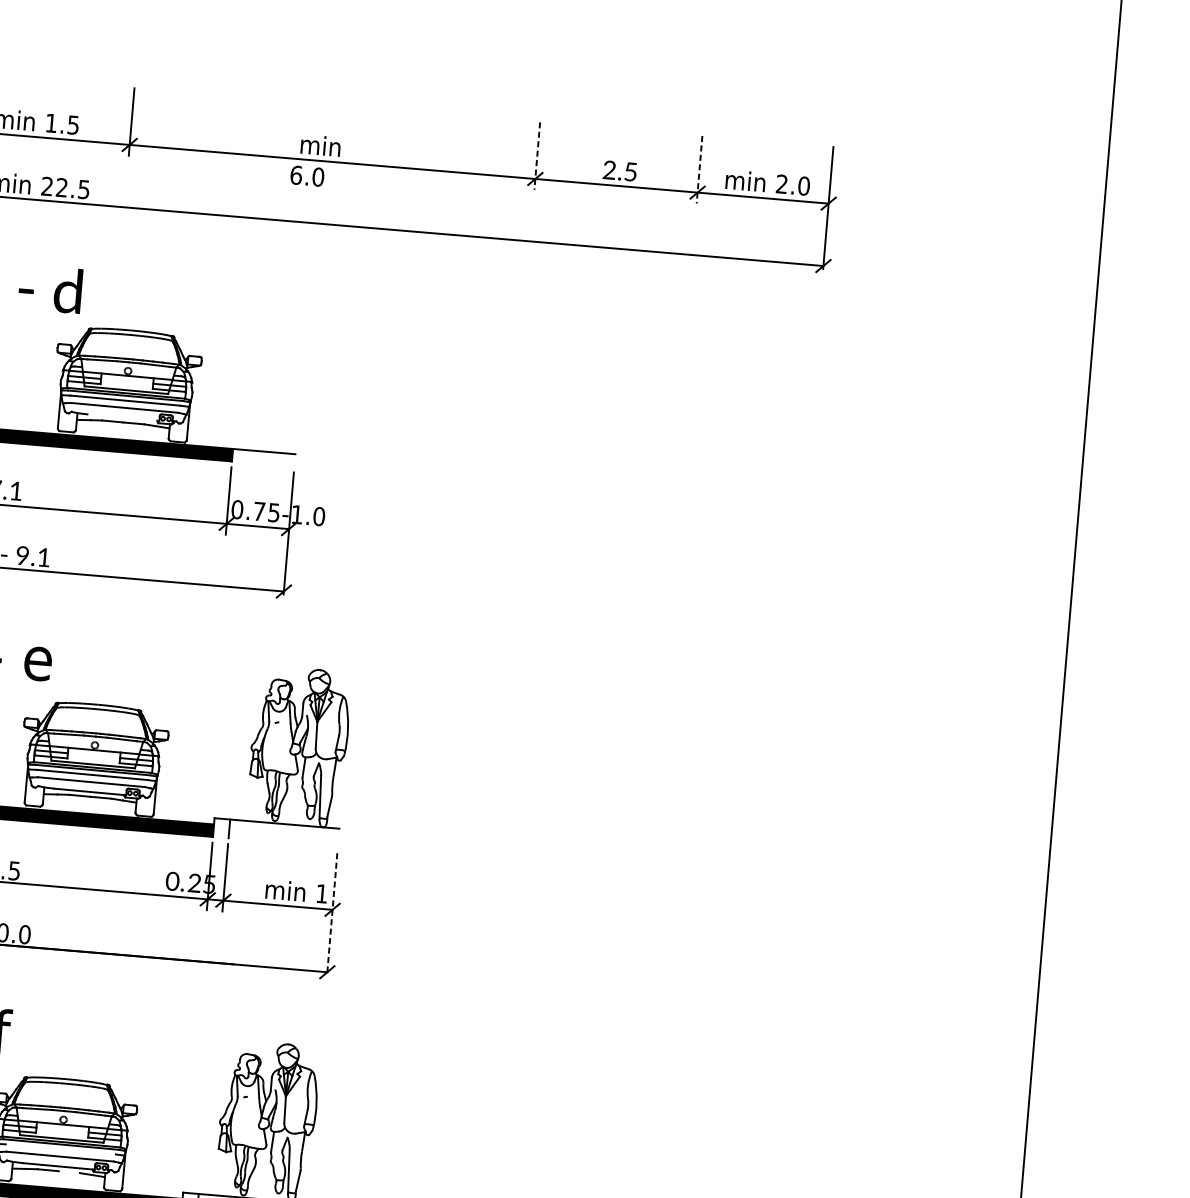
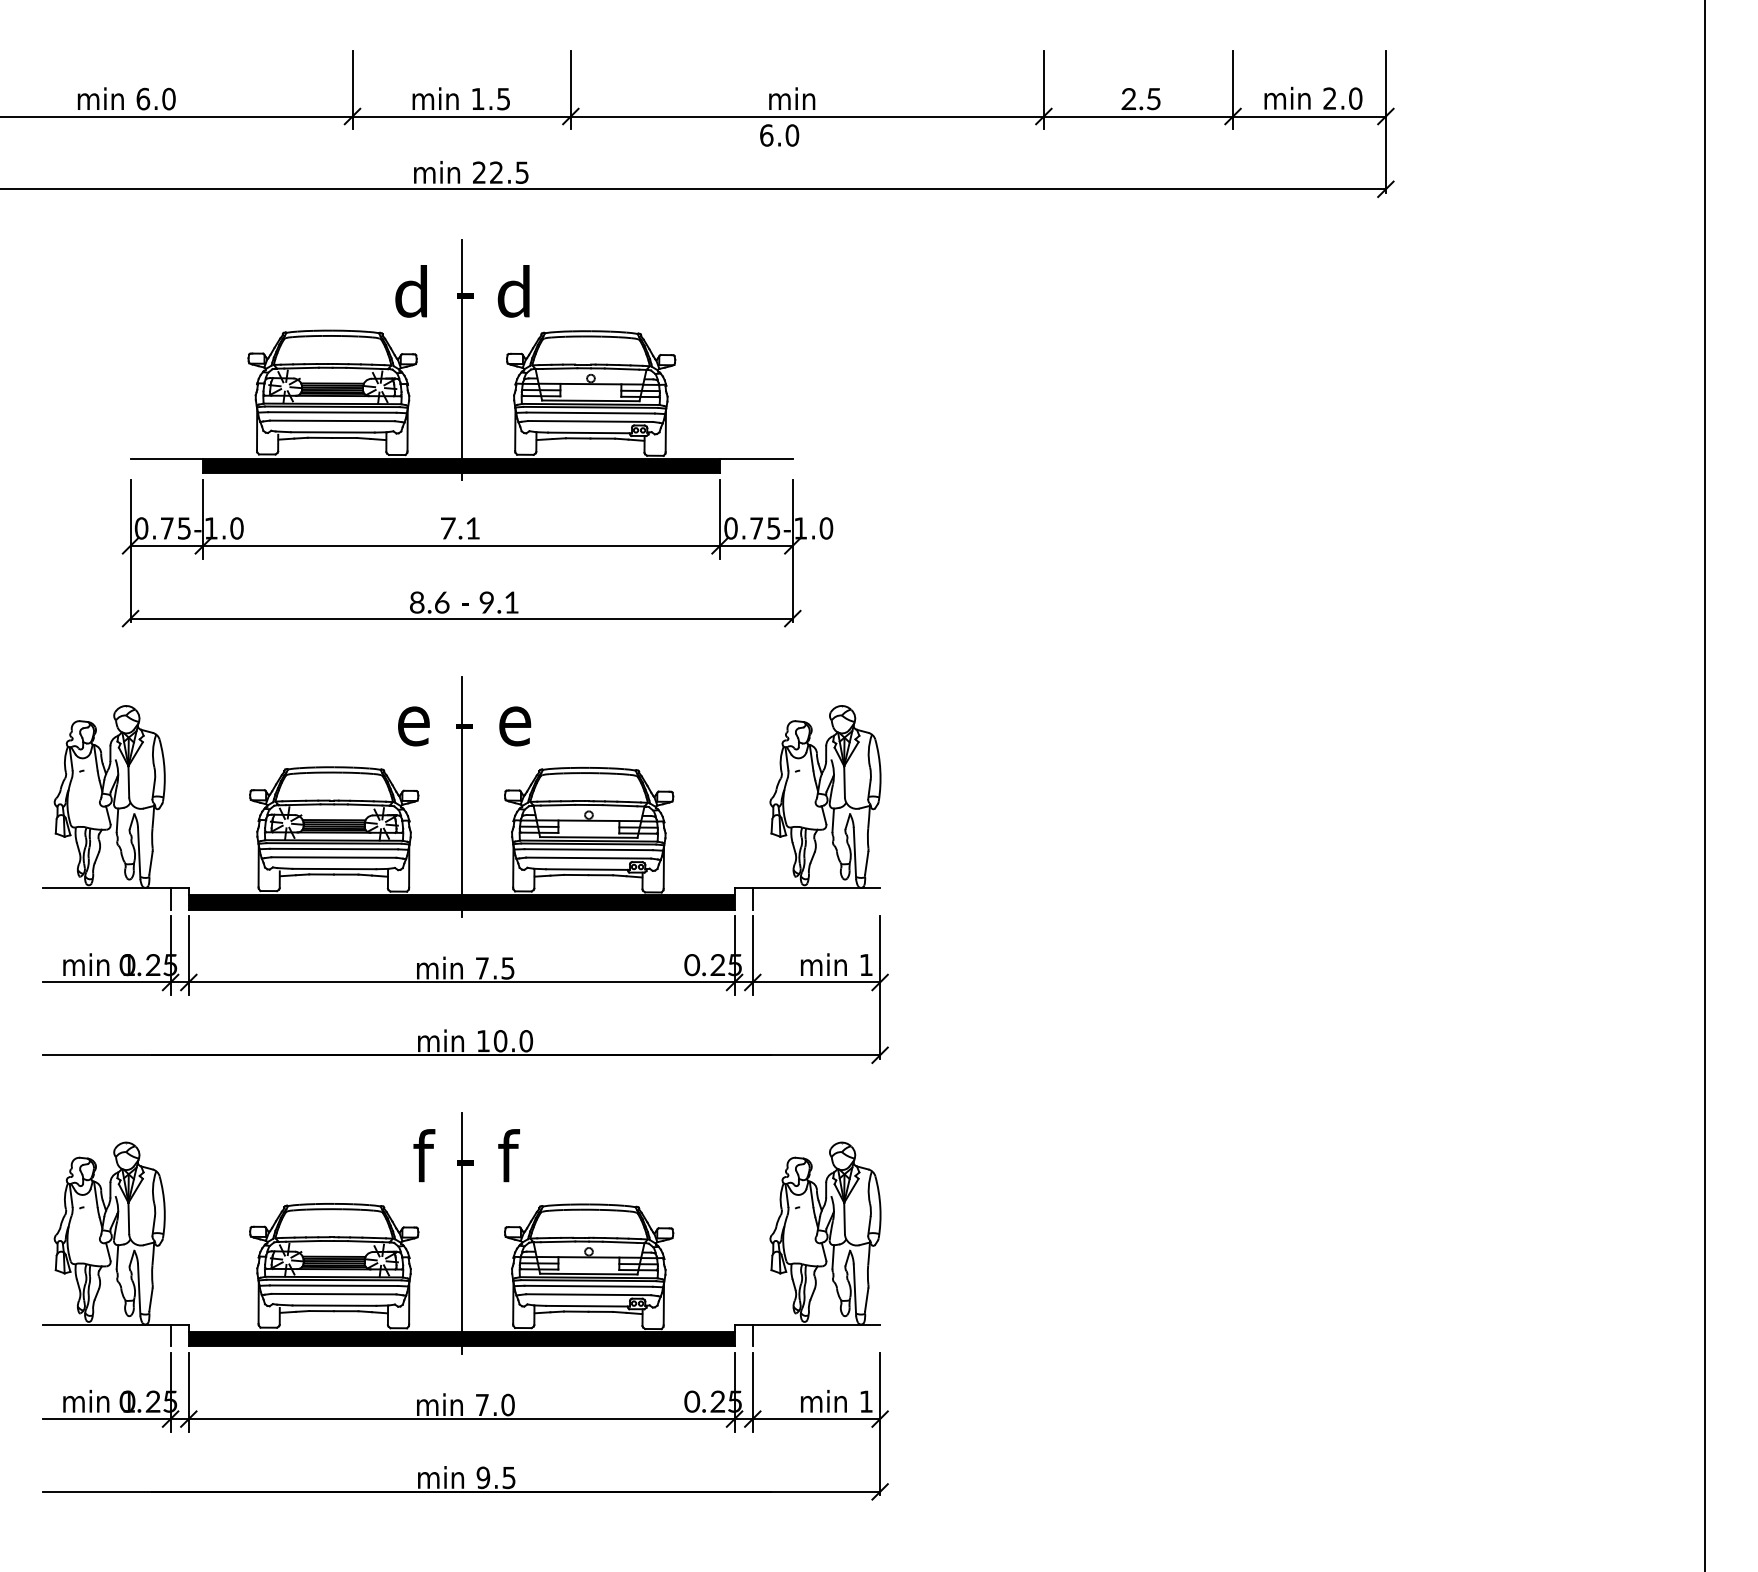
line: (536, 156) -> (1043, 90), dashed -> solid
line: (699, 170) -> (1233, 90), dashed -> solid
line: (18, 346) -> (461, 360), added
line: (122, 417) -> (589, 432), added
line: (332, 915) -> (880, 988), dashed -> solid
line: (60, 1148) -> (588, 1285), added
line: (69, 1171) -> (600, 1311), added

